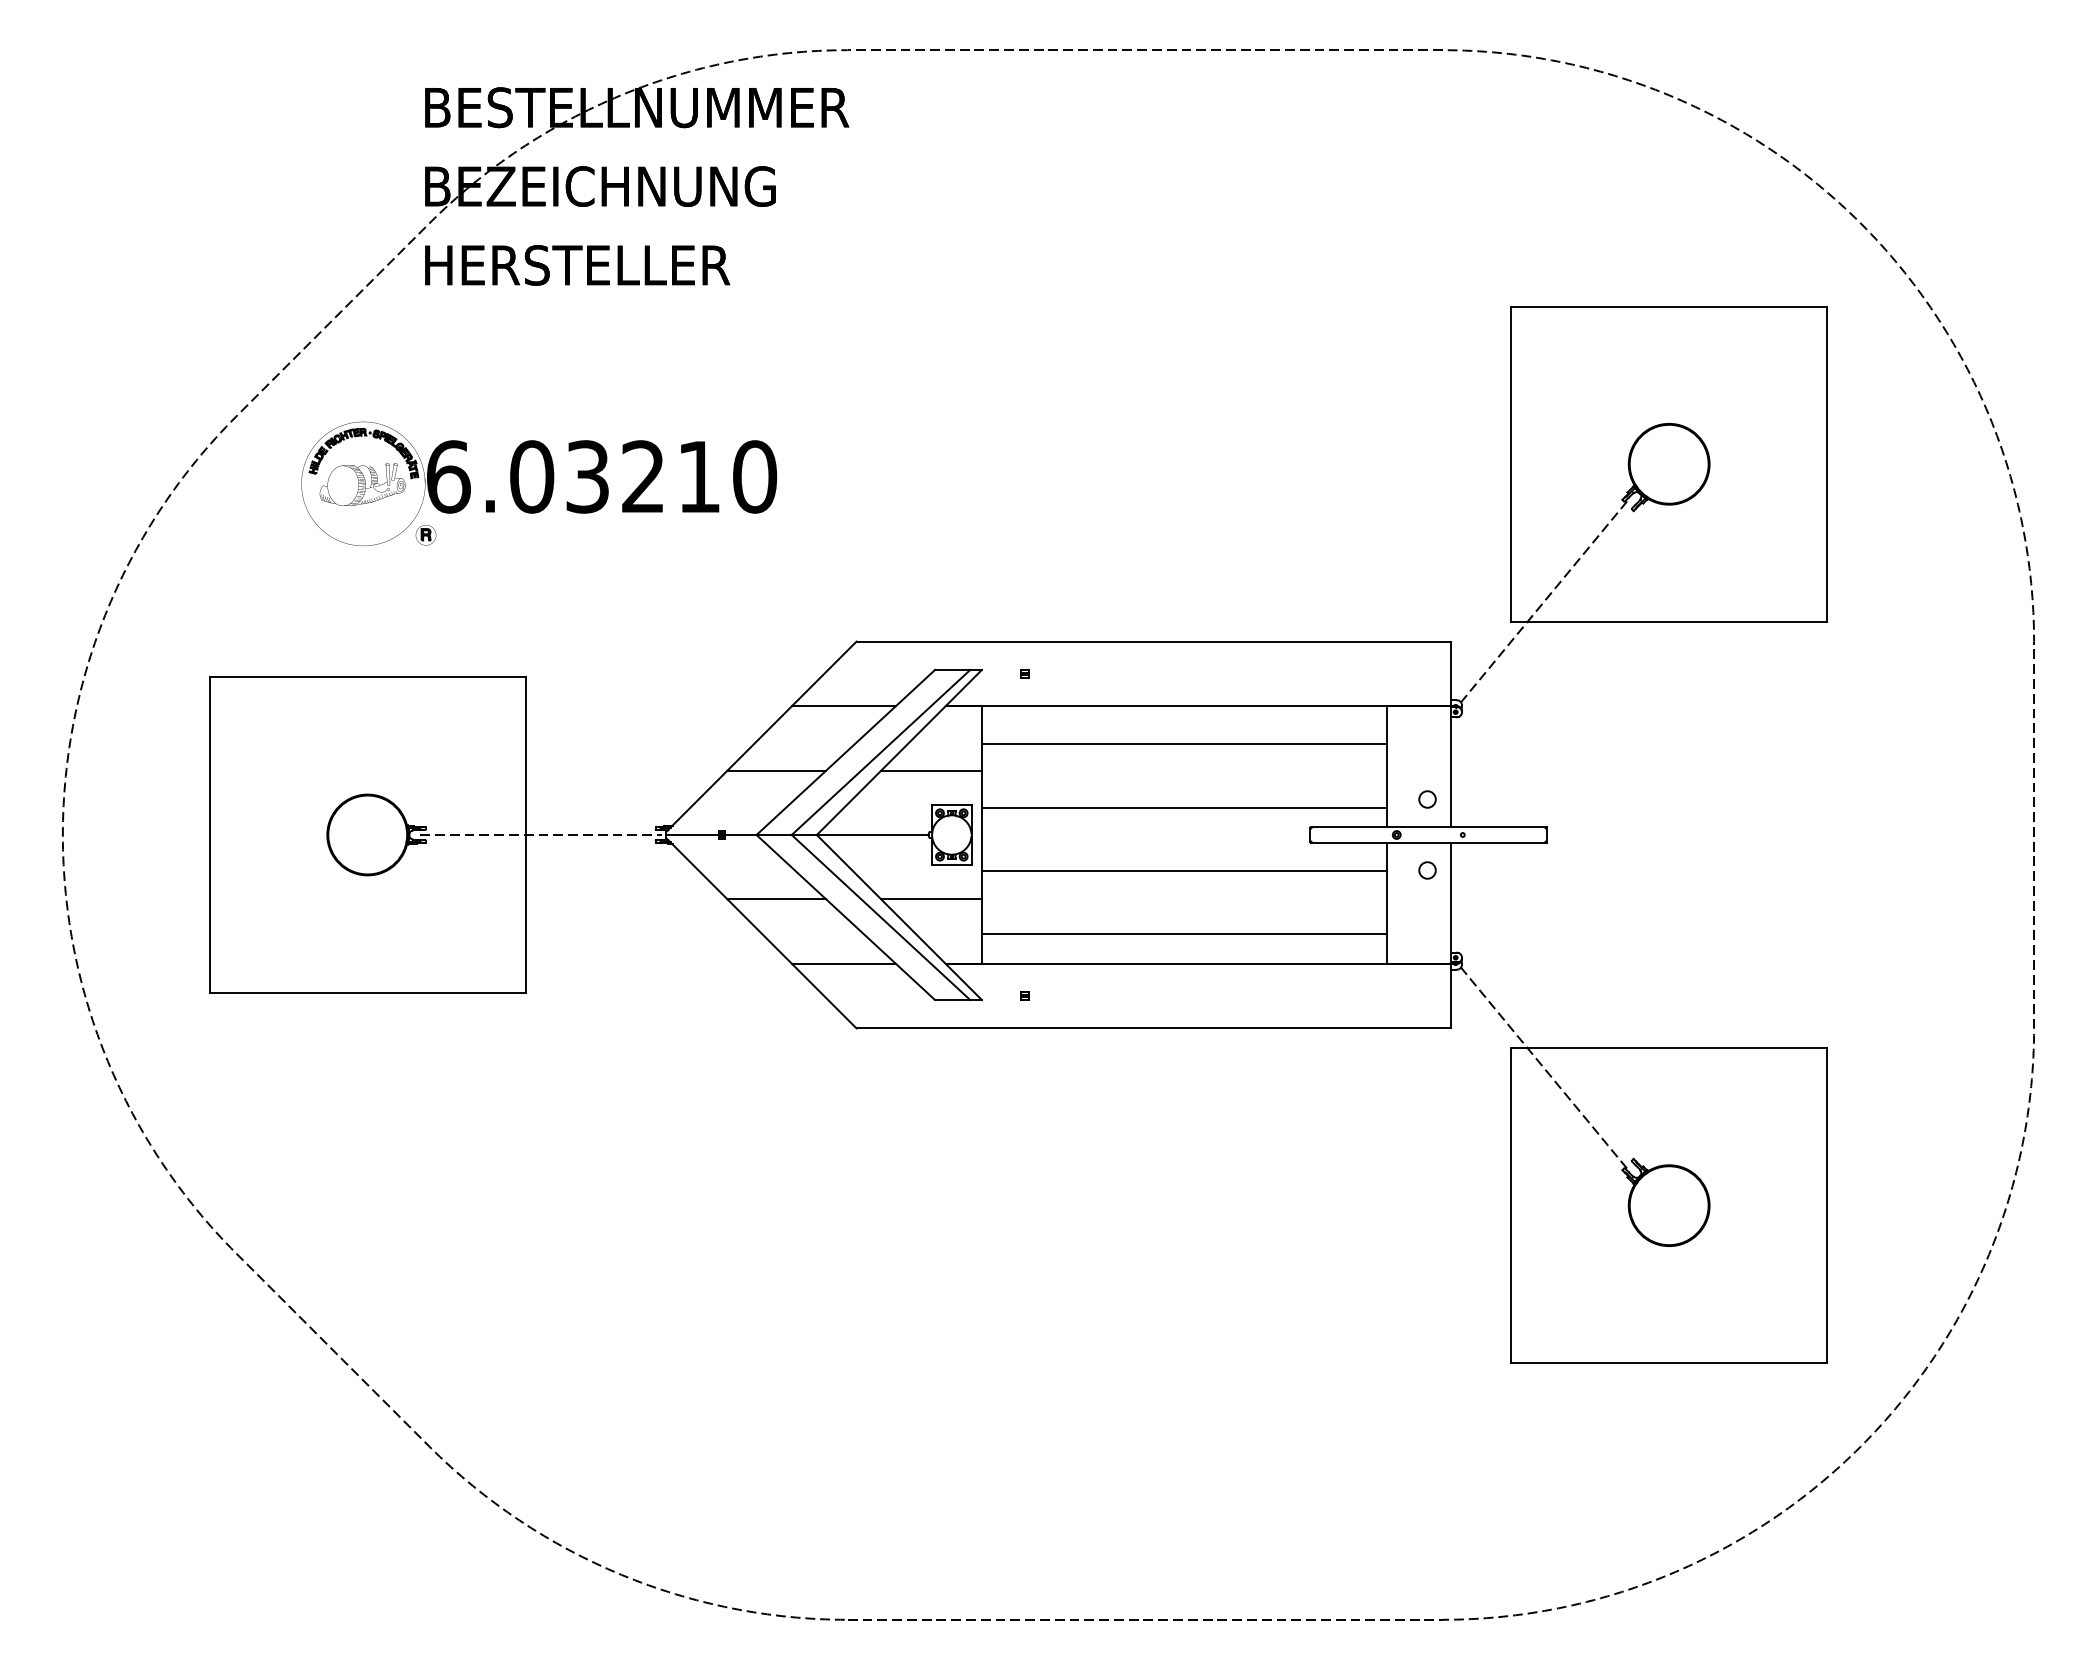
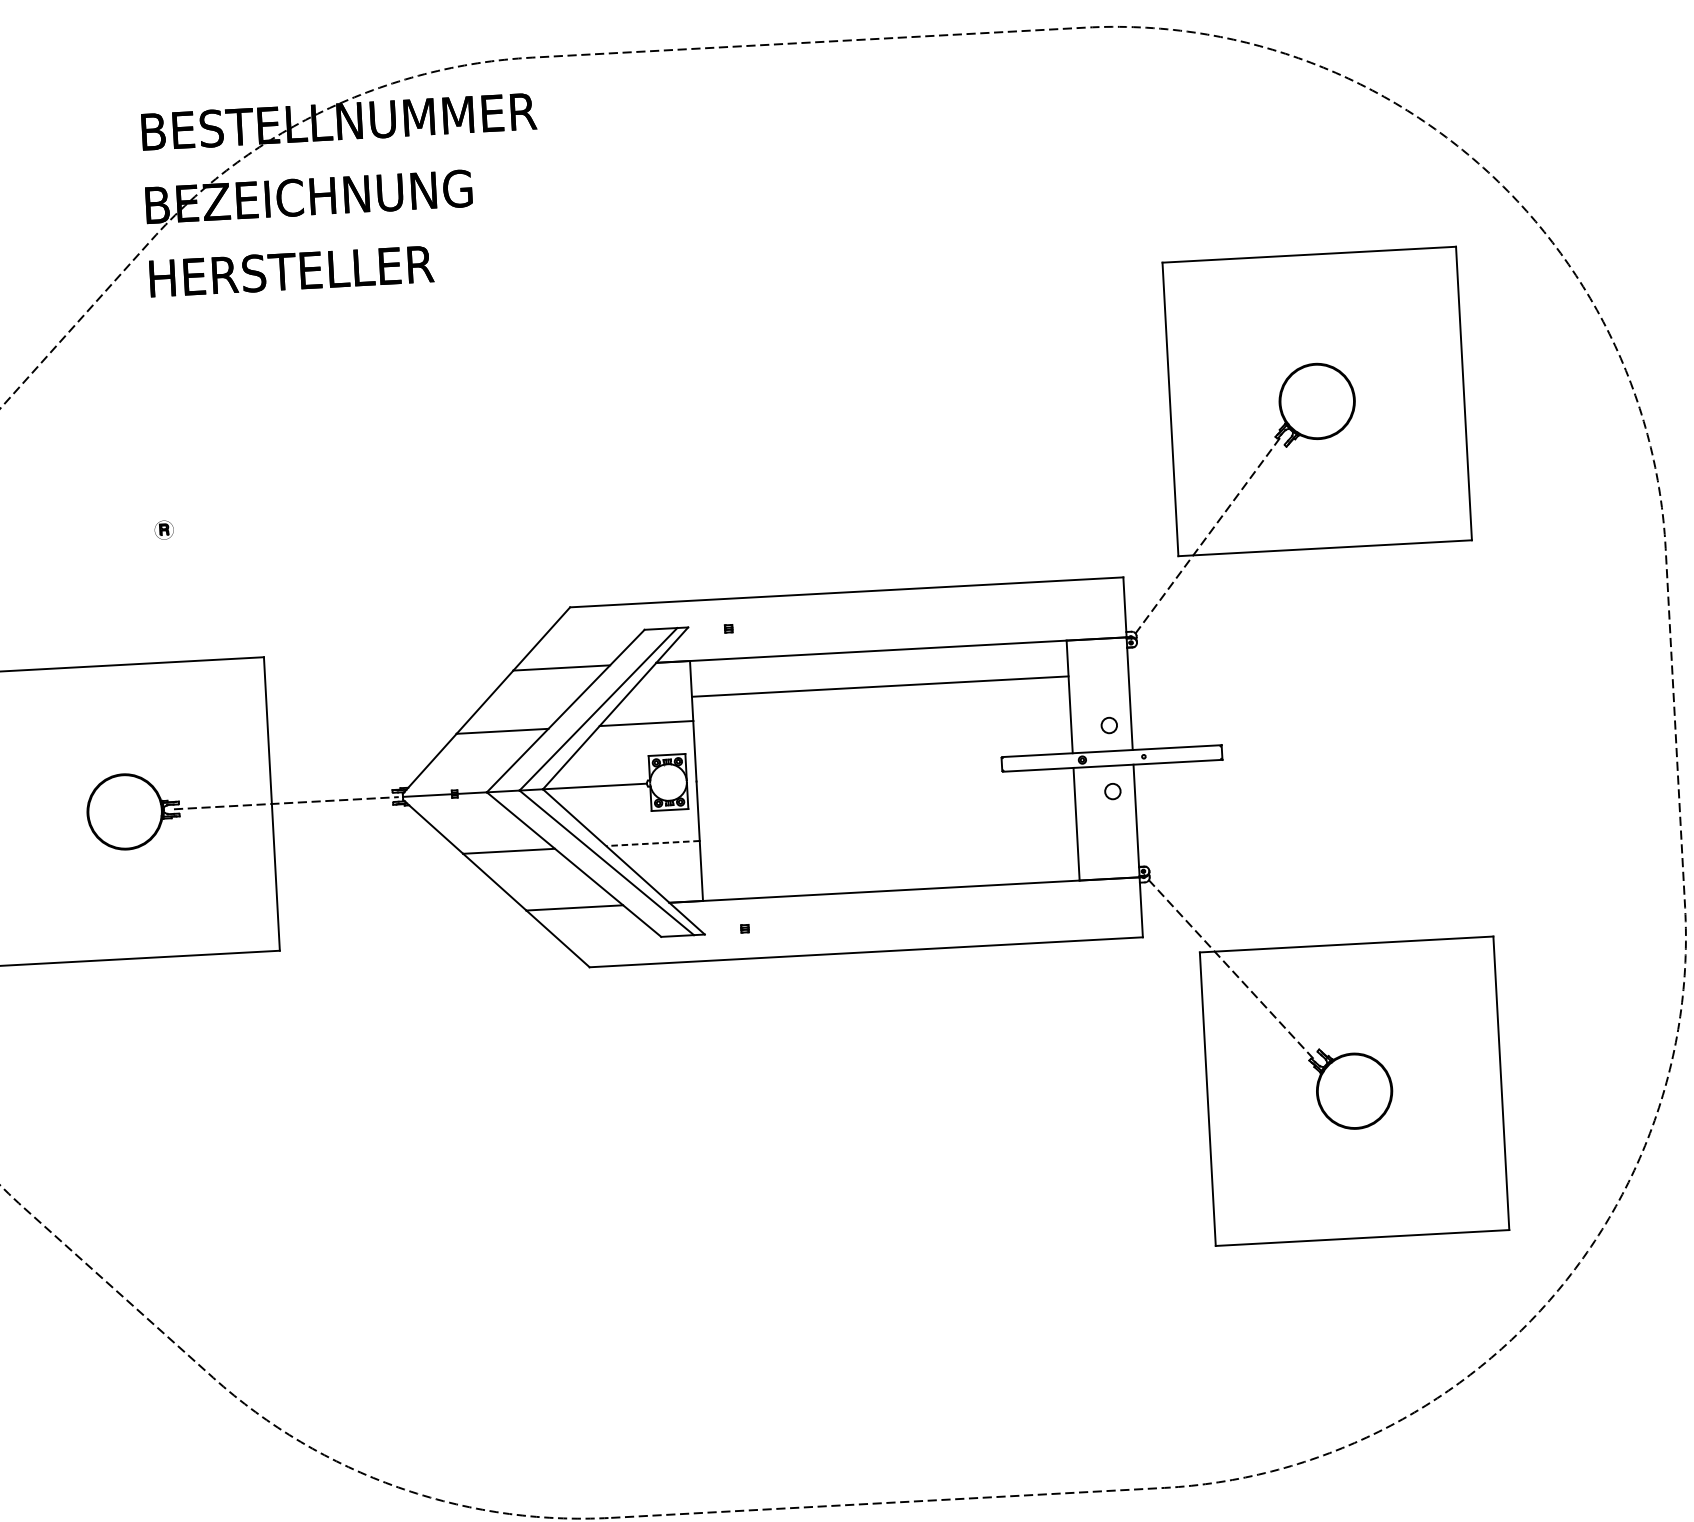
part: (539, 483) -> (267, 476), removed
line: (1183, 807) -> (882, 745), removed
line: (1183, 870) -> (885, 803), removed
line: (931, 899) -> (652, 843), solid -> dashed
line: (1183, 933) -> (889, 862), removed

